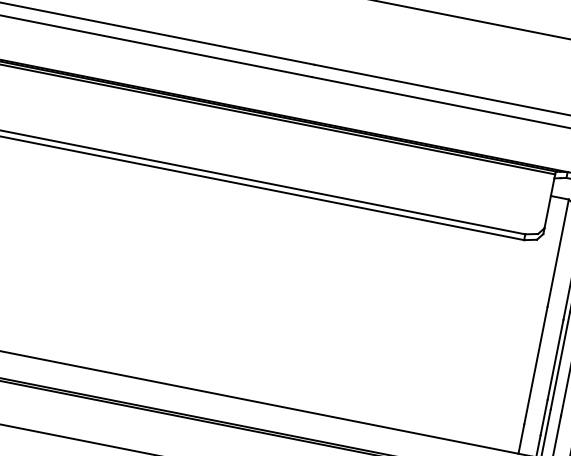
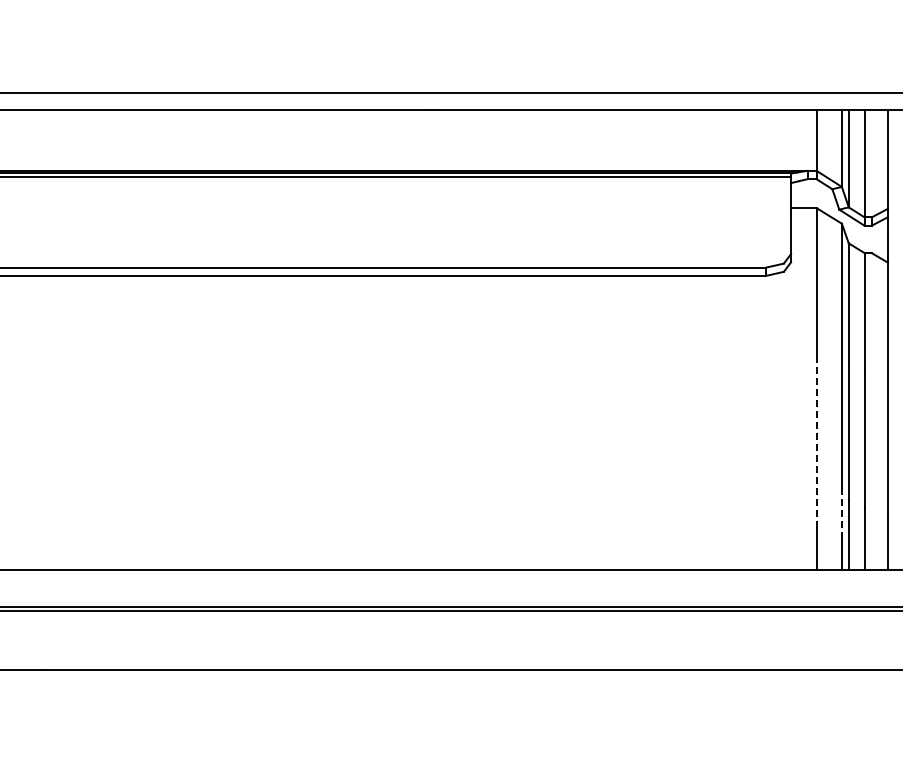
line: (536, 364) -> (816, 443), solid -> dashed
line: (543, 416) -> (841, 512), solid -> dashed

